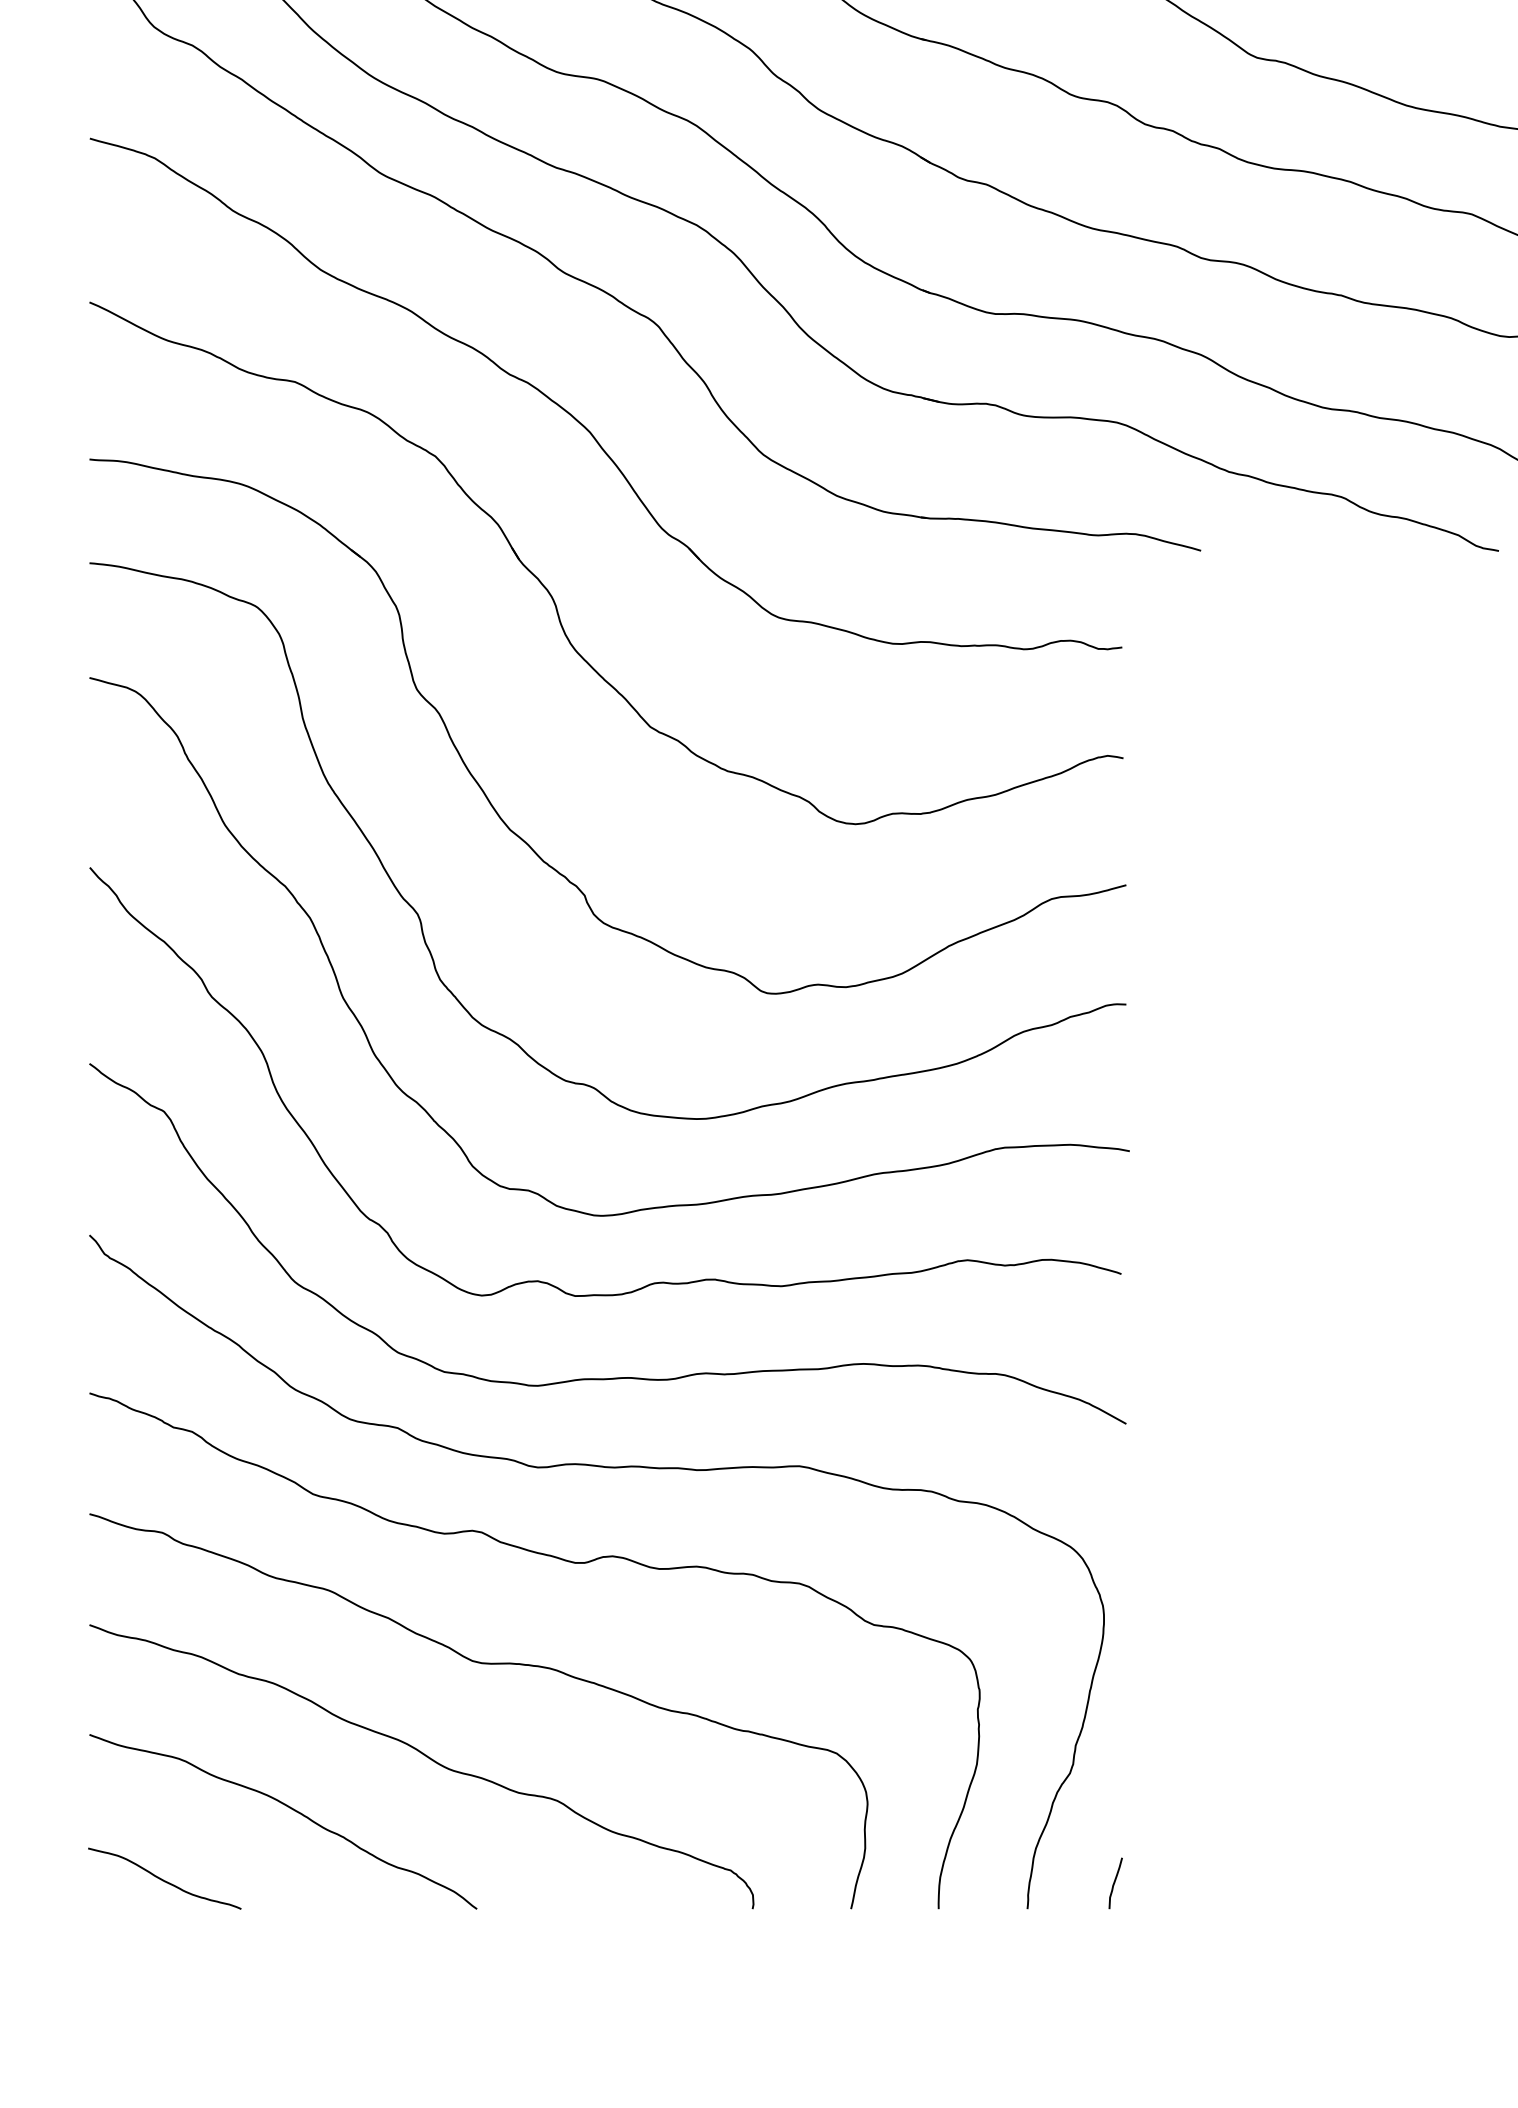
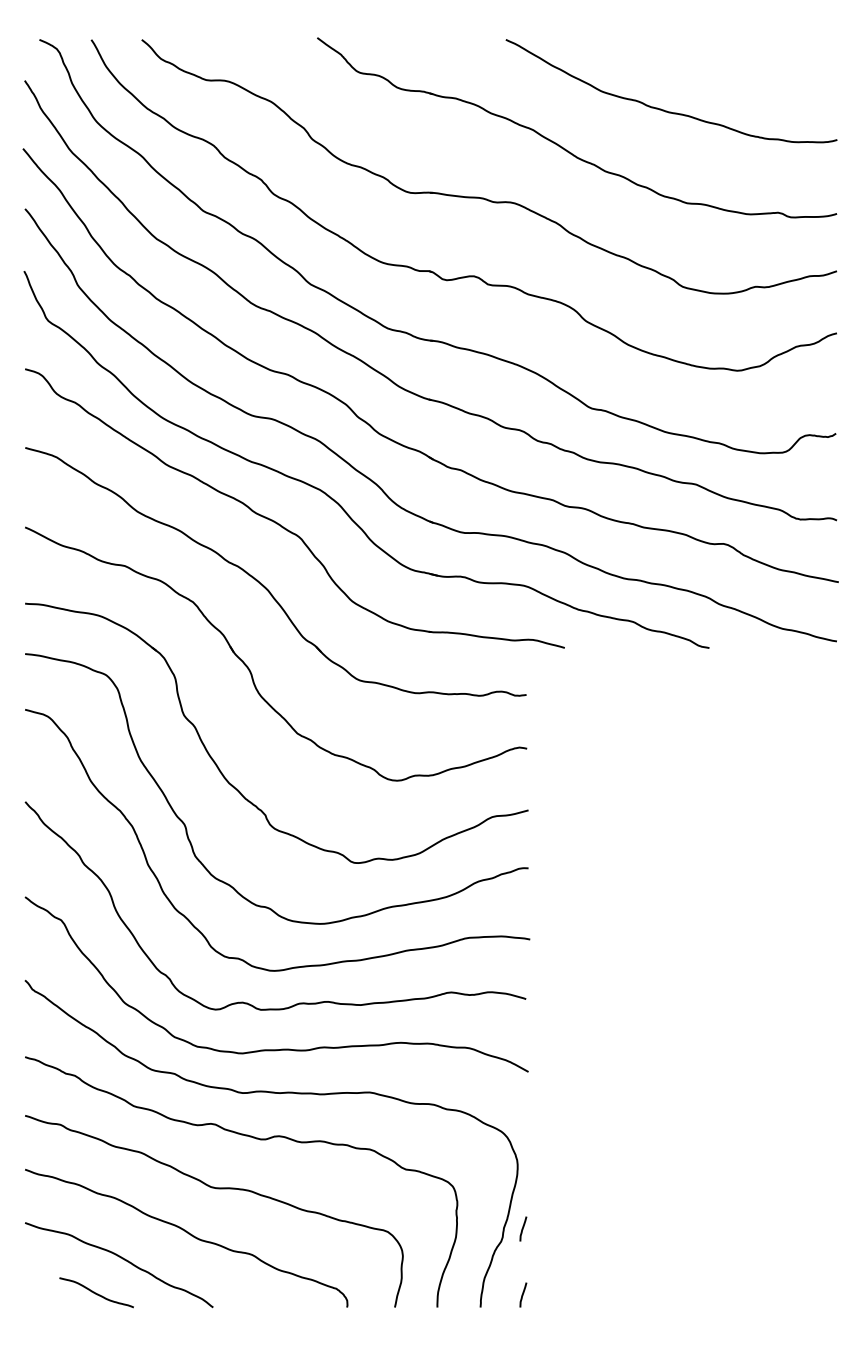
line: (1115, 1746) -> (523, 1228), added
curve: (164, 1878) -> (96, 1292), moved

